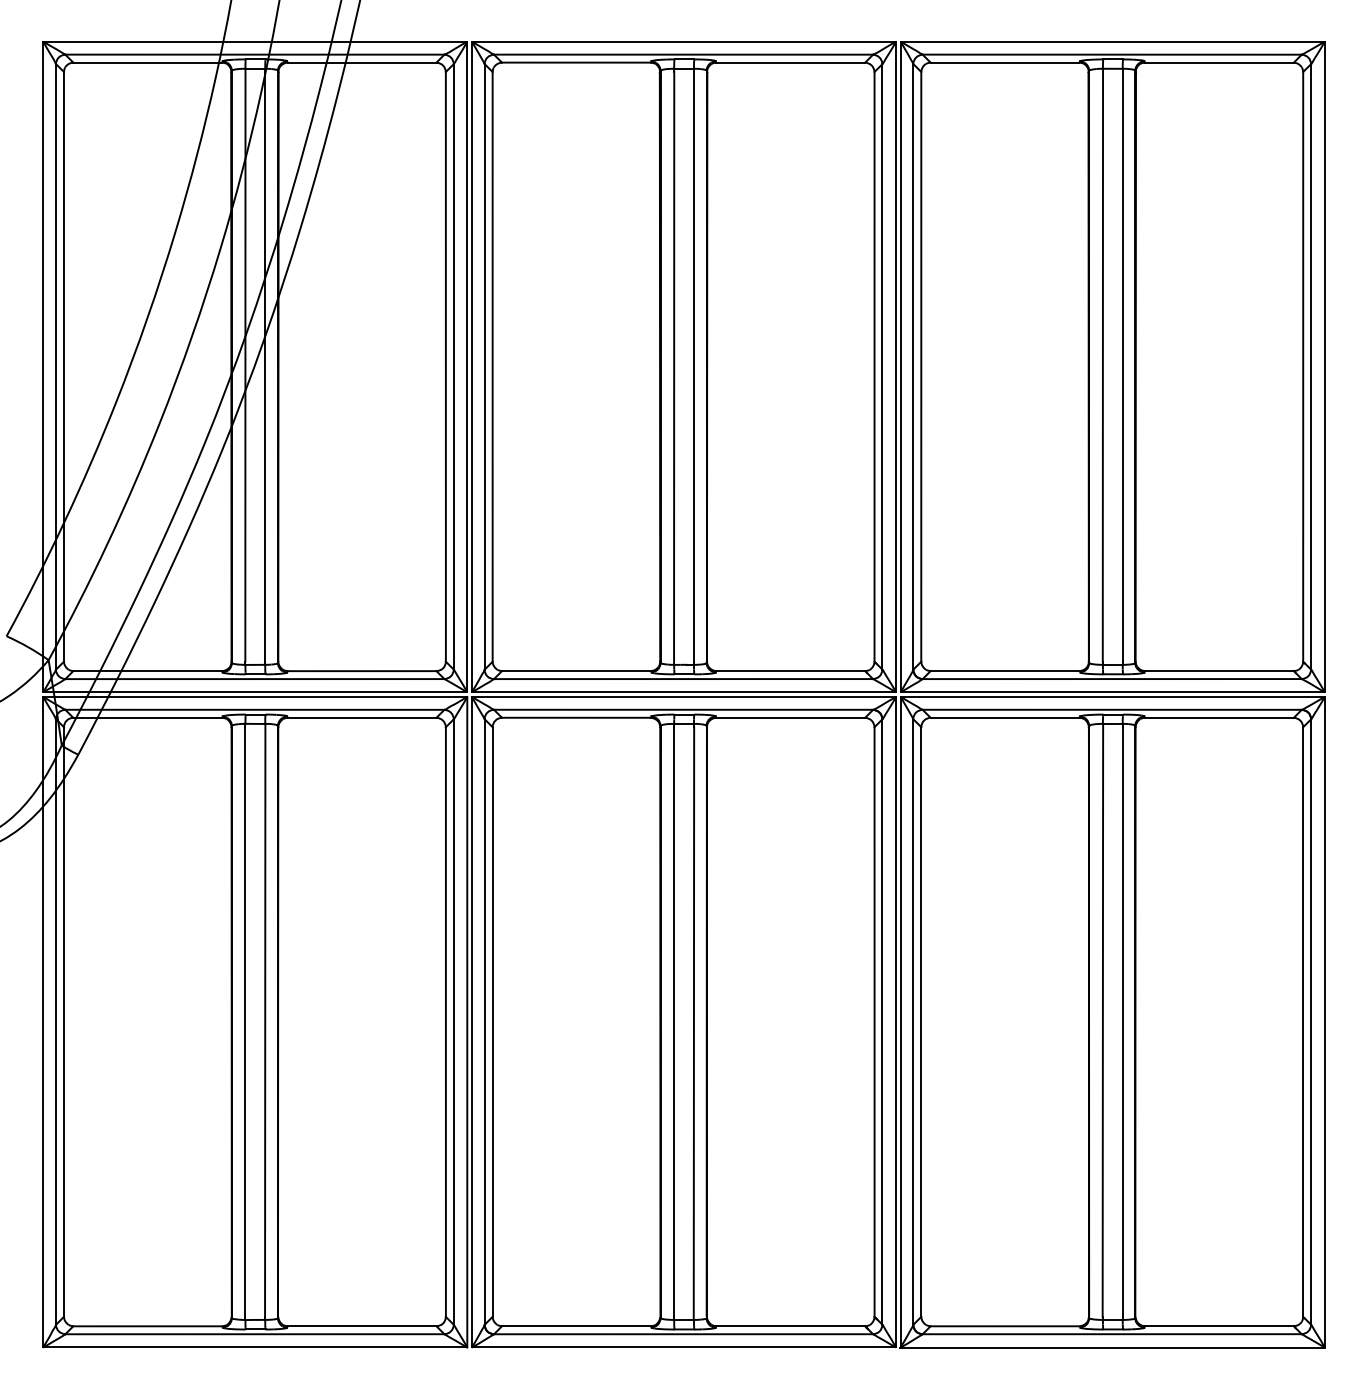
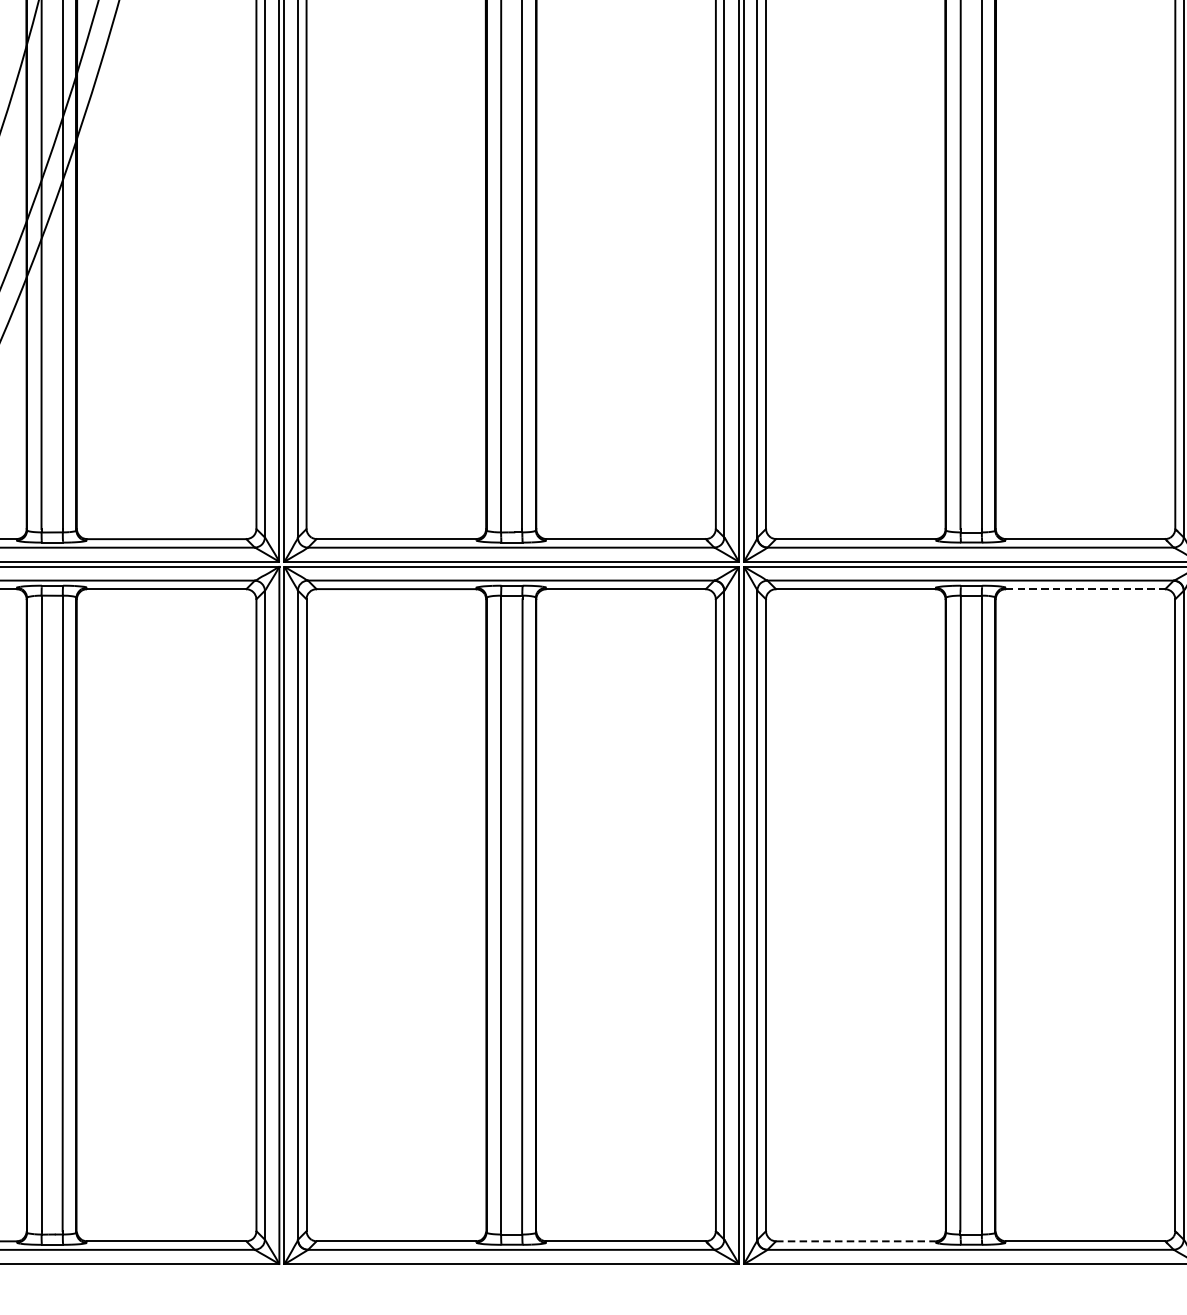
line: (1219, 717) -> (1085, 588), solid -> dashed
line: (1005, 1326) -> (856, 1241), solid -> dashed

